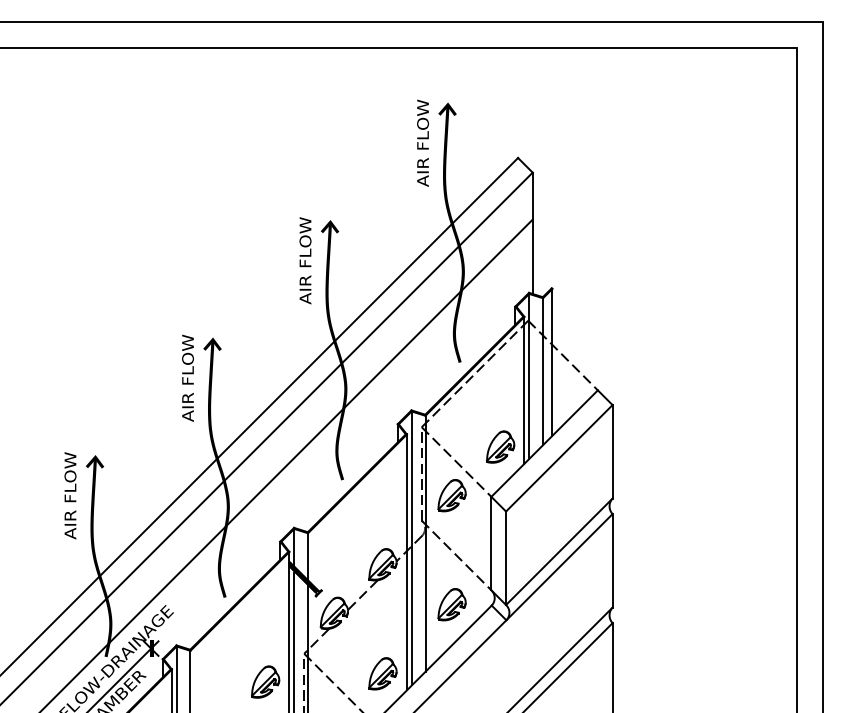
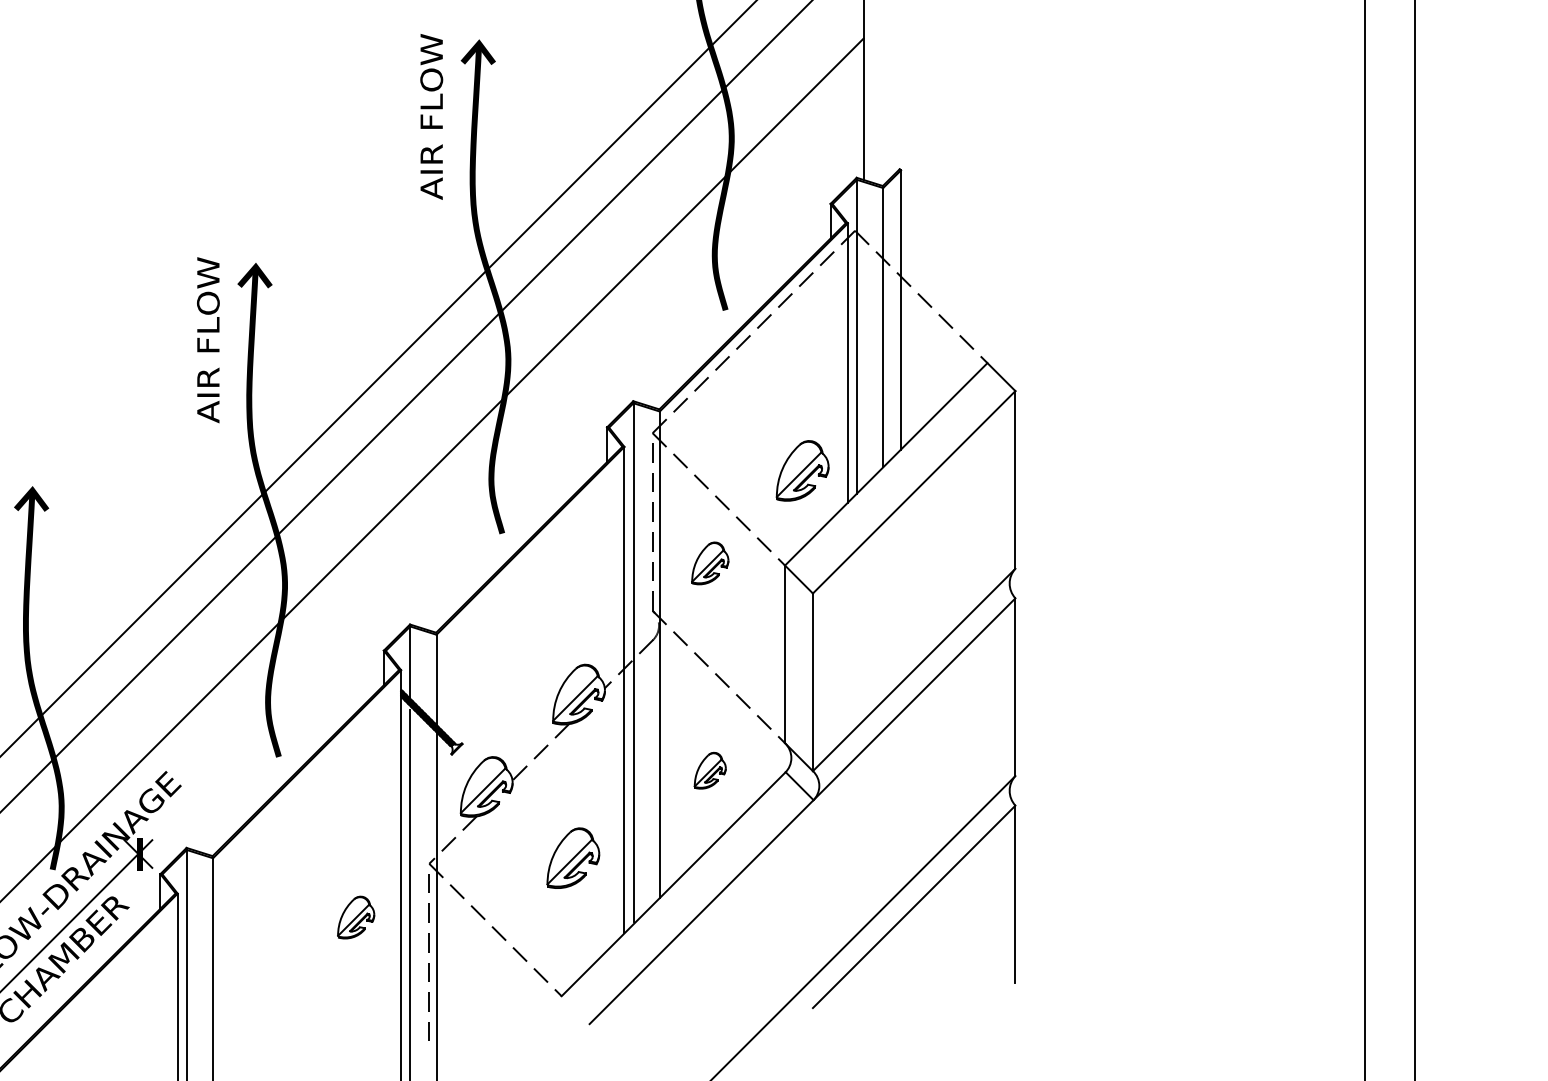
part: (451, 495) -> (709, 562), size x0.7
part: (451, 604) -> (709, 770), size x0.6
part: (382, 673) -> (572, 857), moved
part: (265, 681) -> (355, 916), size x0.7

